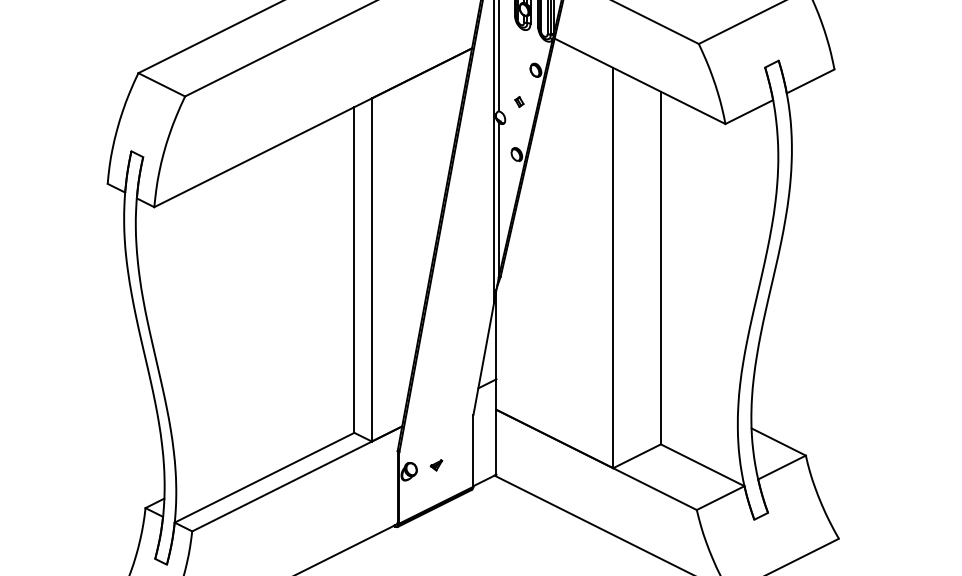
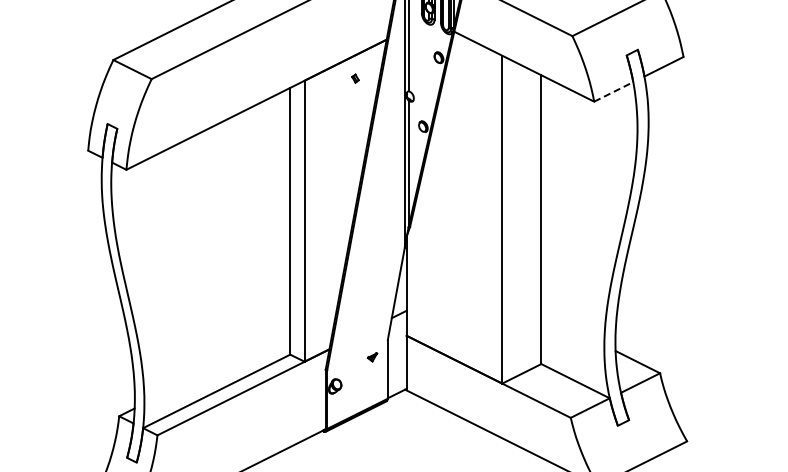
part: (519, 101) -> (355, 78), moved
line: (748, 111) -> (613, 91), solid -> dashed
part: (436, 465) -> (372, 357), moved

